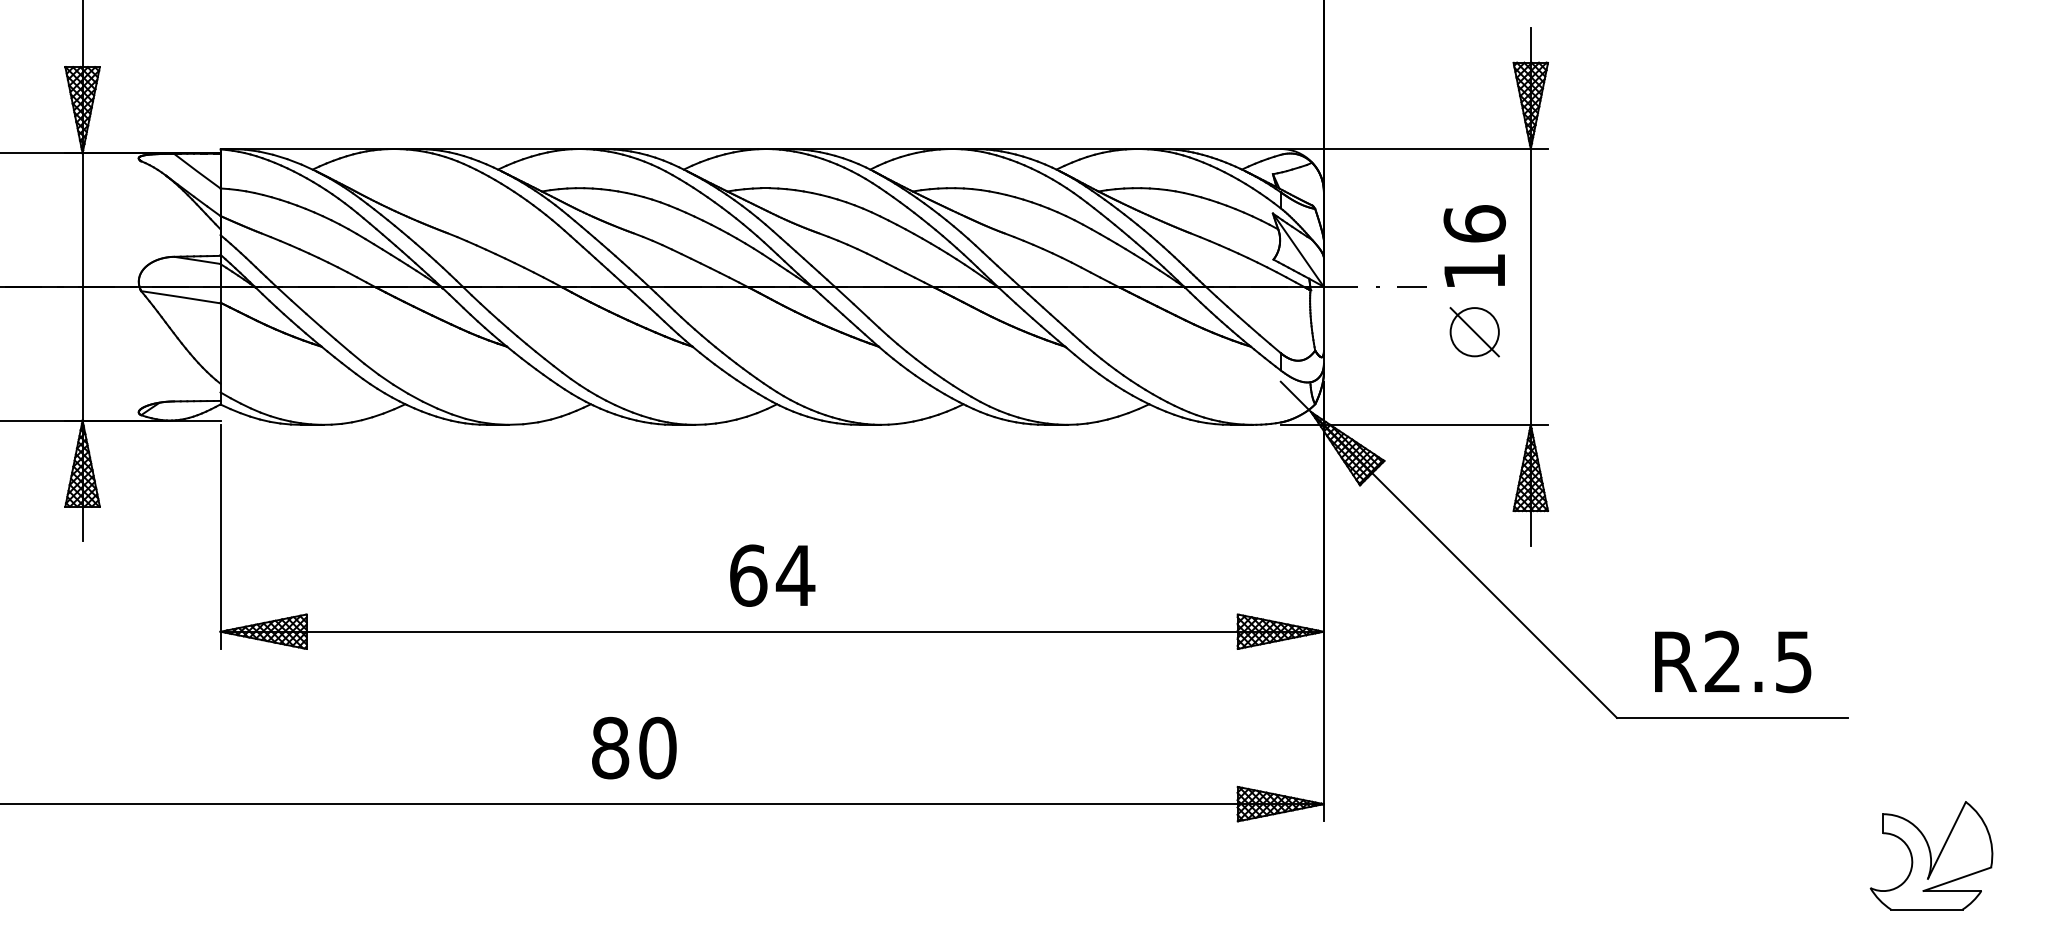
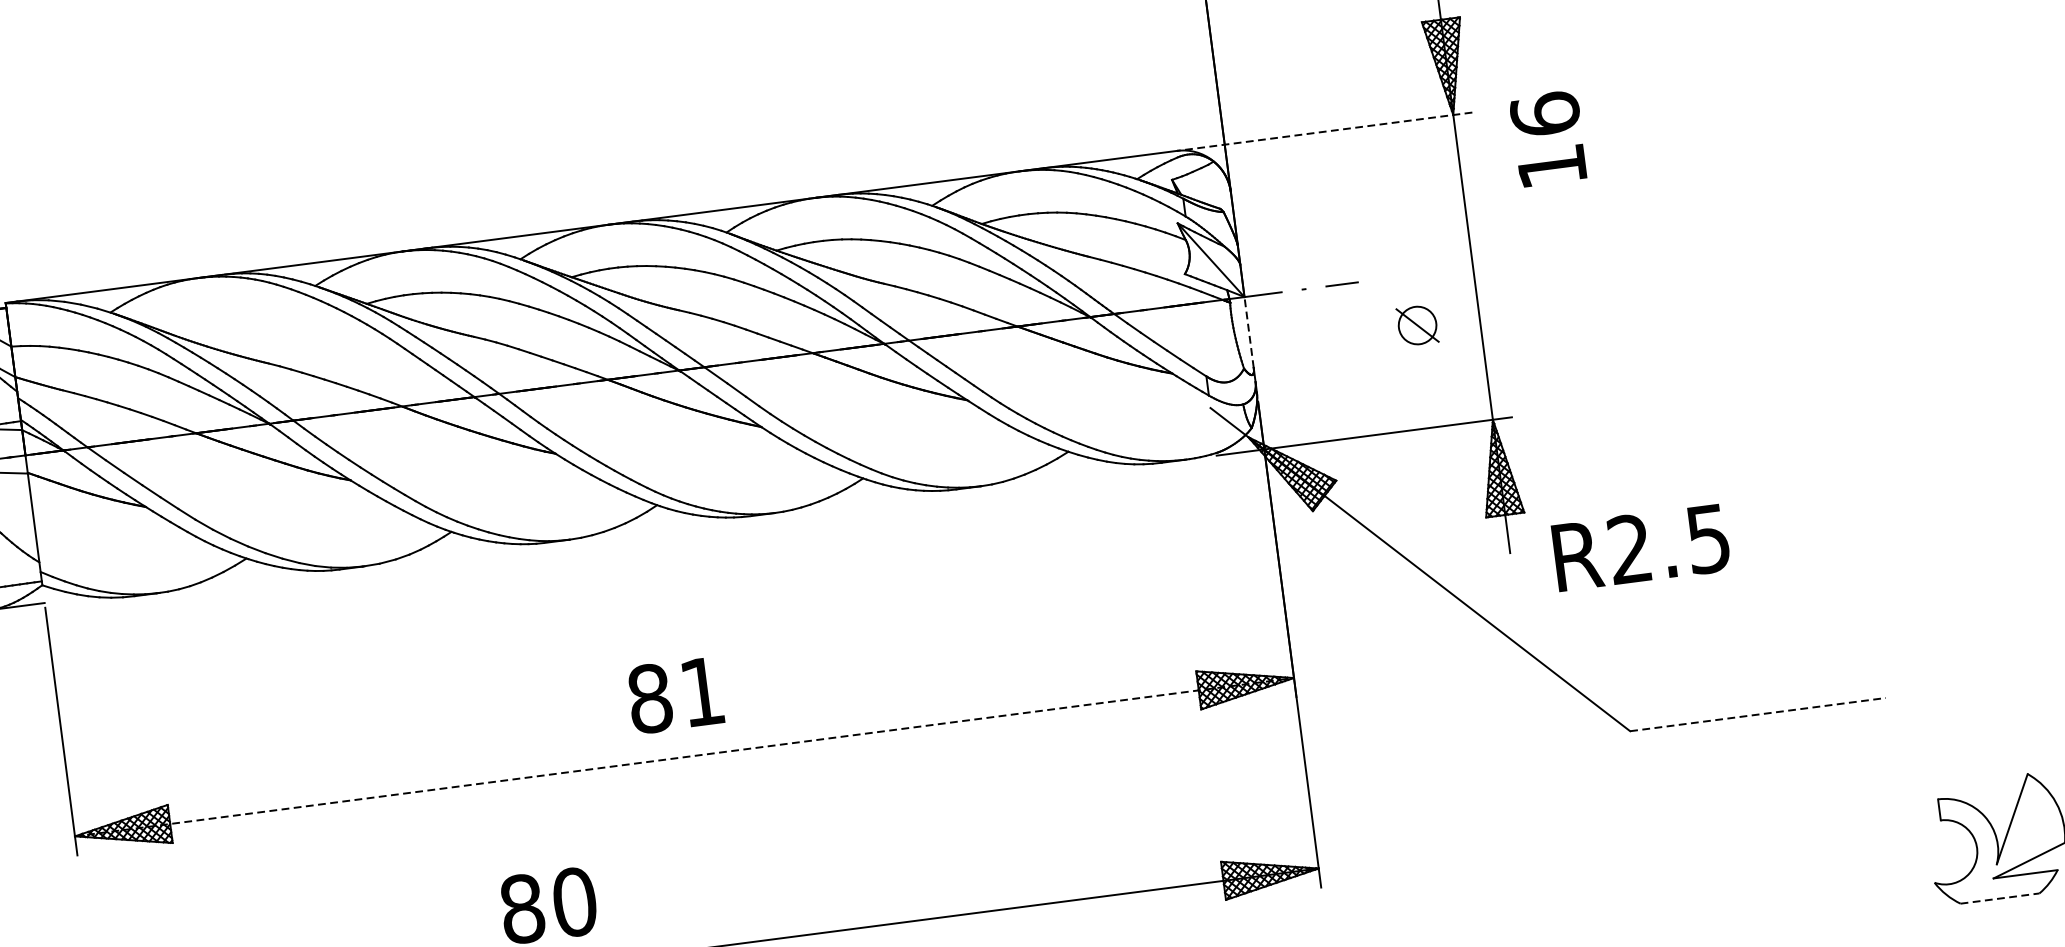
line: (1414, 149) -> (1324, 132), solid -> dashed
text: (1474, 245) -> (1548, 138), moved
line: (1323, 318) -> (1248, 332), solid -> dashed
part: (1474, 332) -> (1417, 325), size x0.7
text: (772, 575) -> (676, 695), 64 -> 81
line: (772, 631) -> (684, 756), solid -> dashed
text: (1733, 661) -> (1641, 547), moved
line: (1732, 717) -> (1757, 714), solid -> dashed
line: (1926, 909) -> (1999, 898), solid -> dashed

